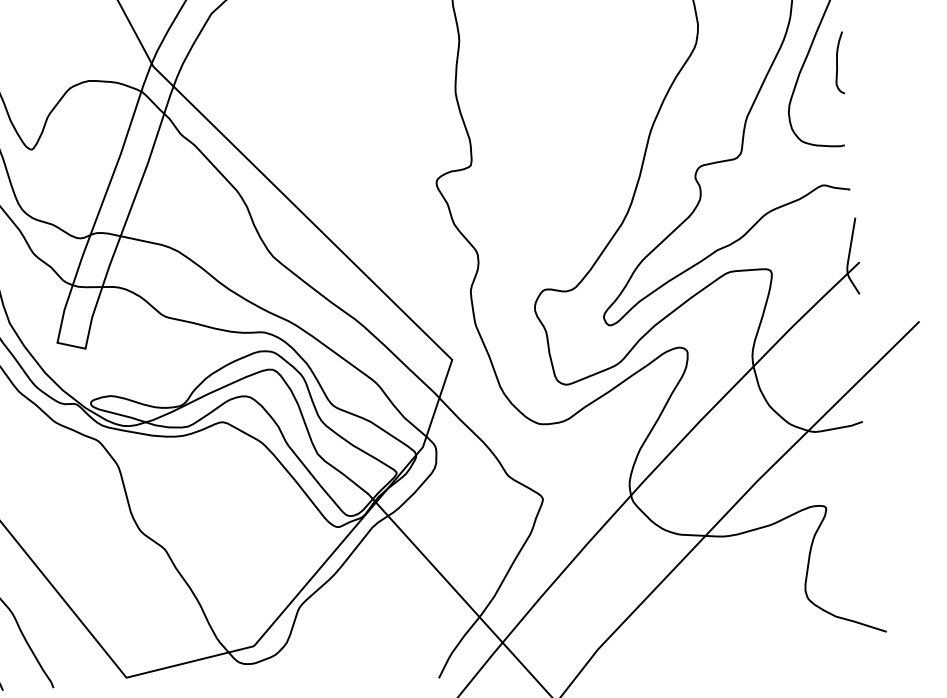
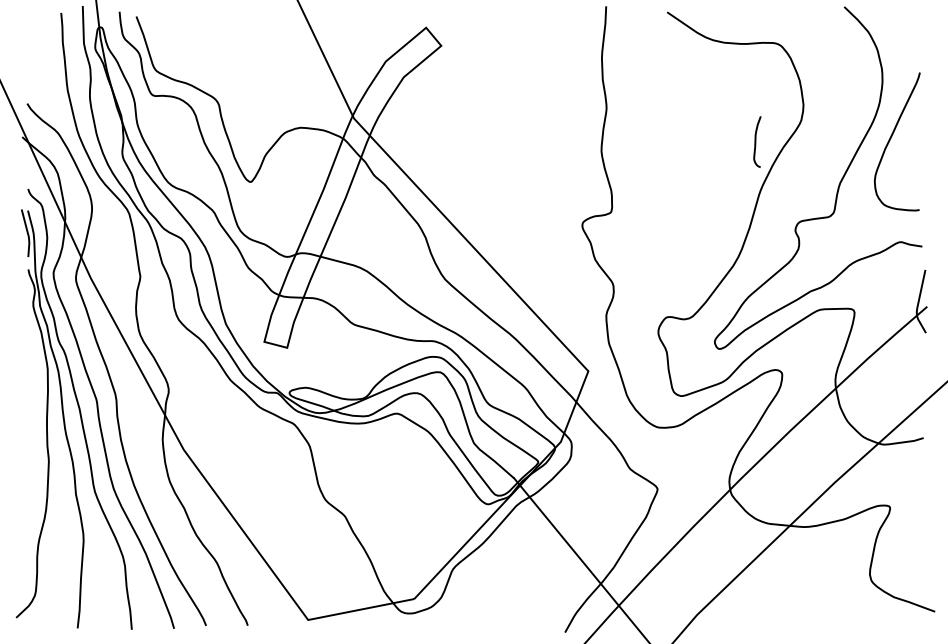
curve: (838, 62) -> (756, 141), moved

